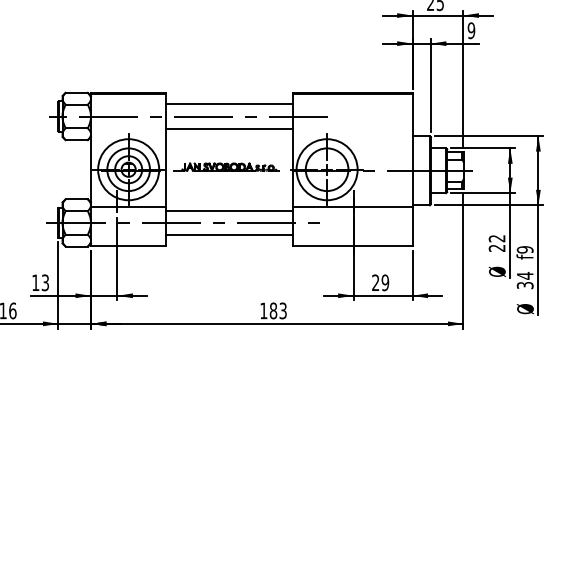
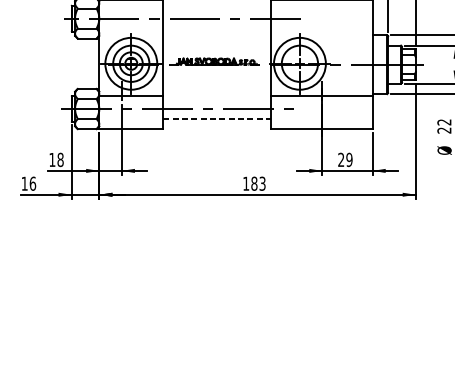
line: (229, 104) -> (216, 8), removed
line: (229, 128) -> (216, 28), removed
line: (229, 210) -> (216, 98), removed
line: (229, 235) -> (216, 119), solid -> dashed
text: (45, 282) -> (60, 159), 13 -> 18

